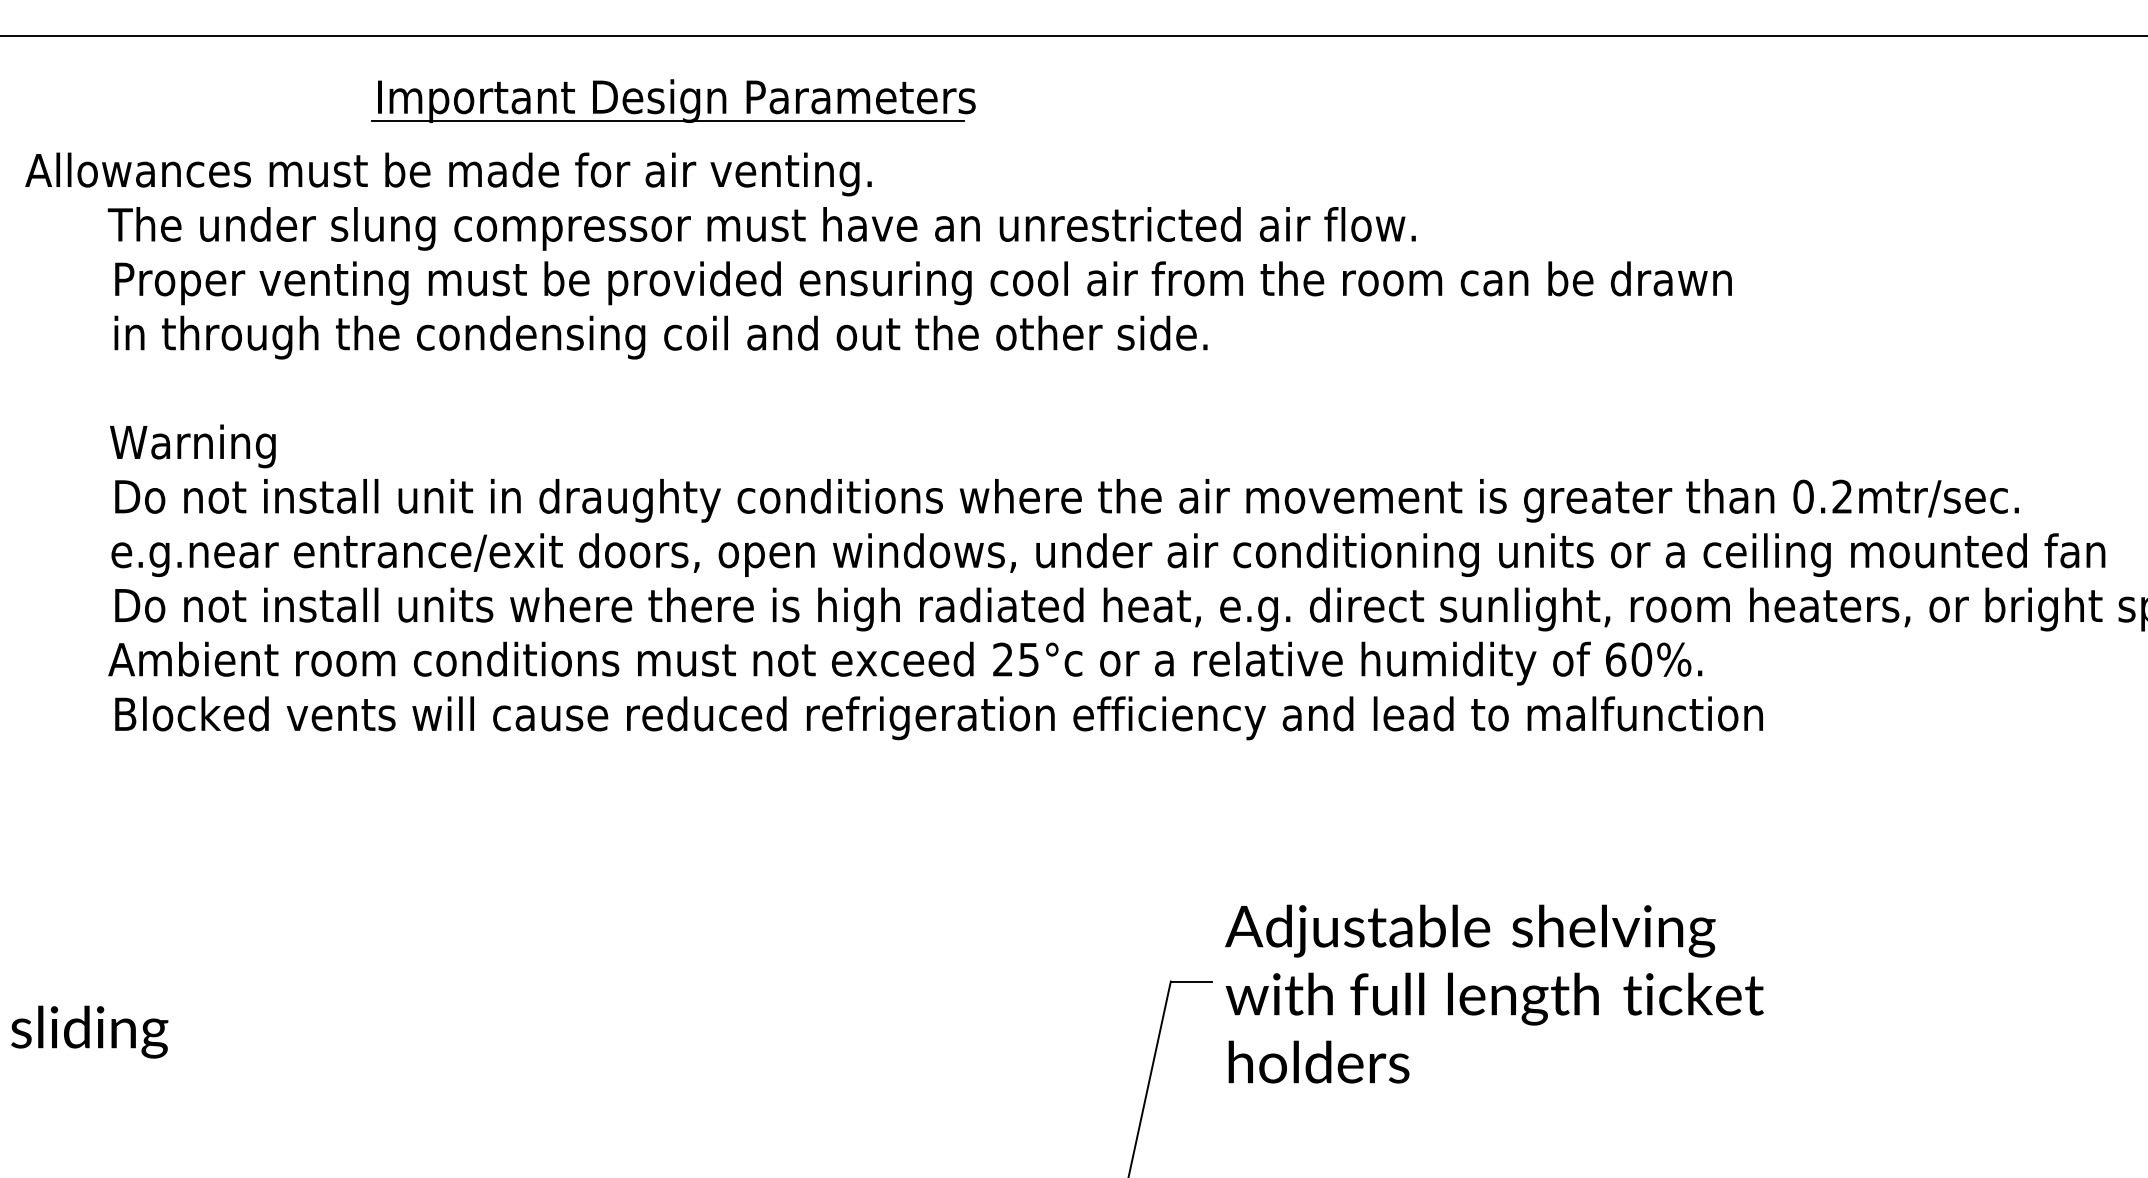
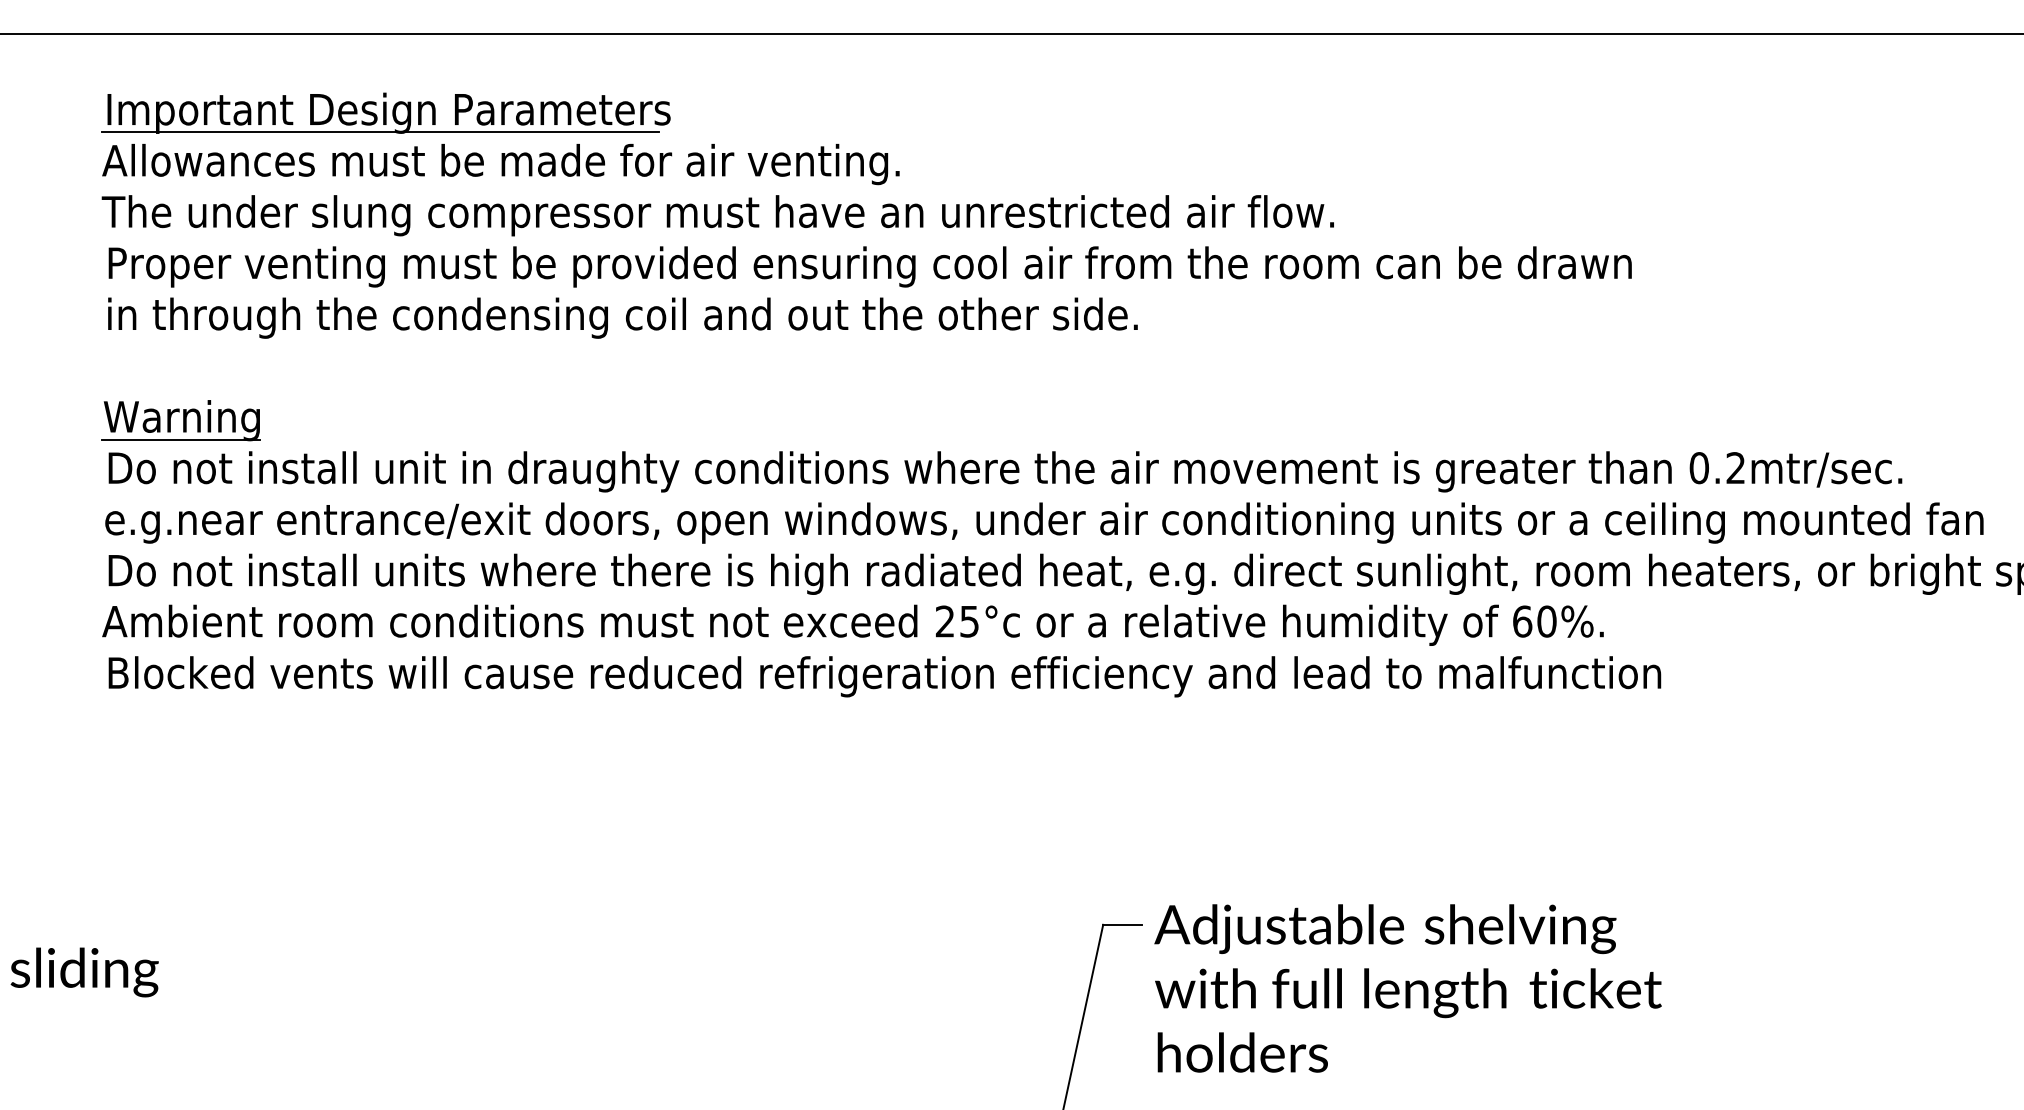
part: (673, 100) -> (385, 112), moved
text: (448, 174) -> (500, 164), moved
line: (191, 466) -> (180, 439), added
text: (1494, 993) -> (1408, 987), moved

